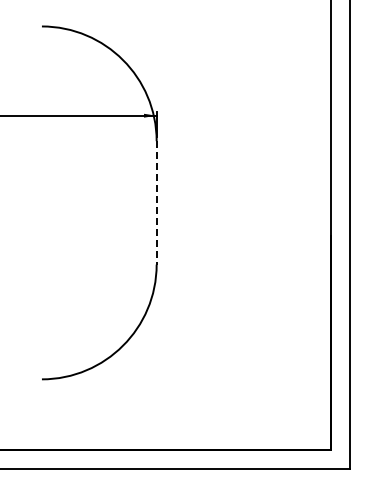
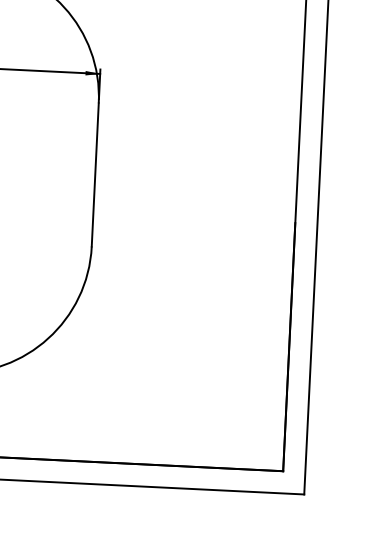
line: (156, 202) -> (95, 174), dashed -> solid

